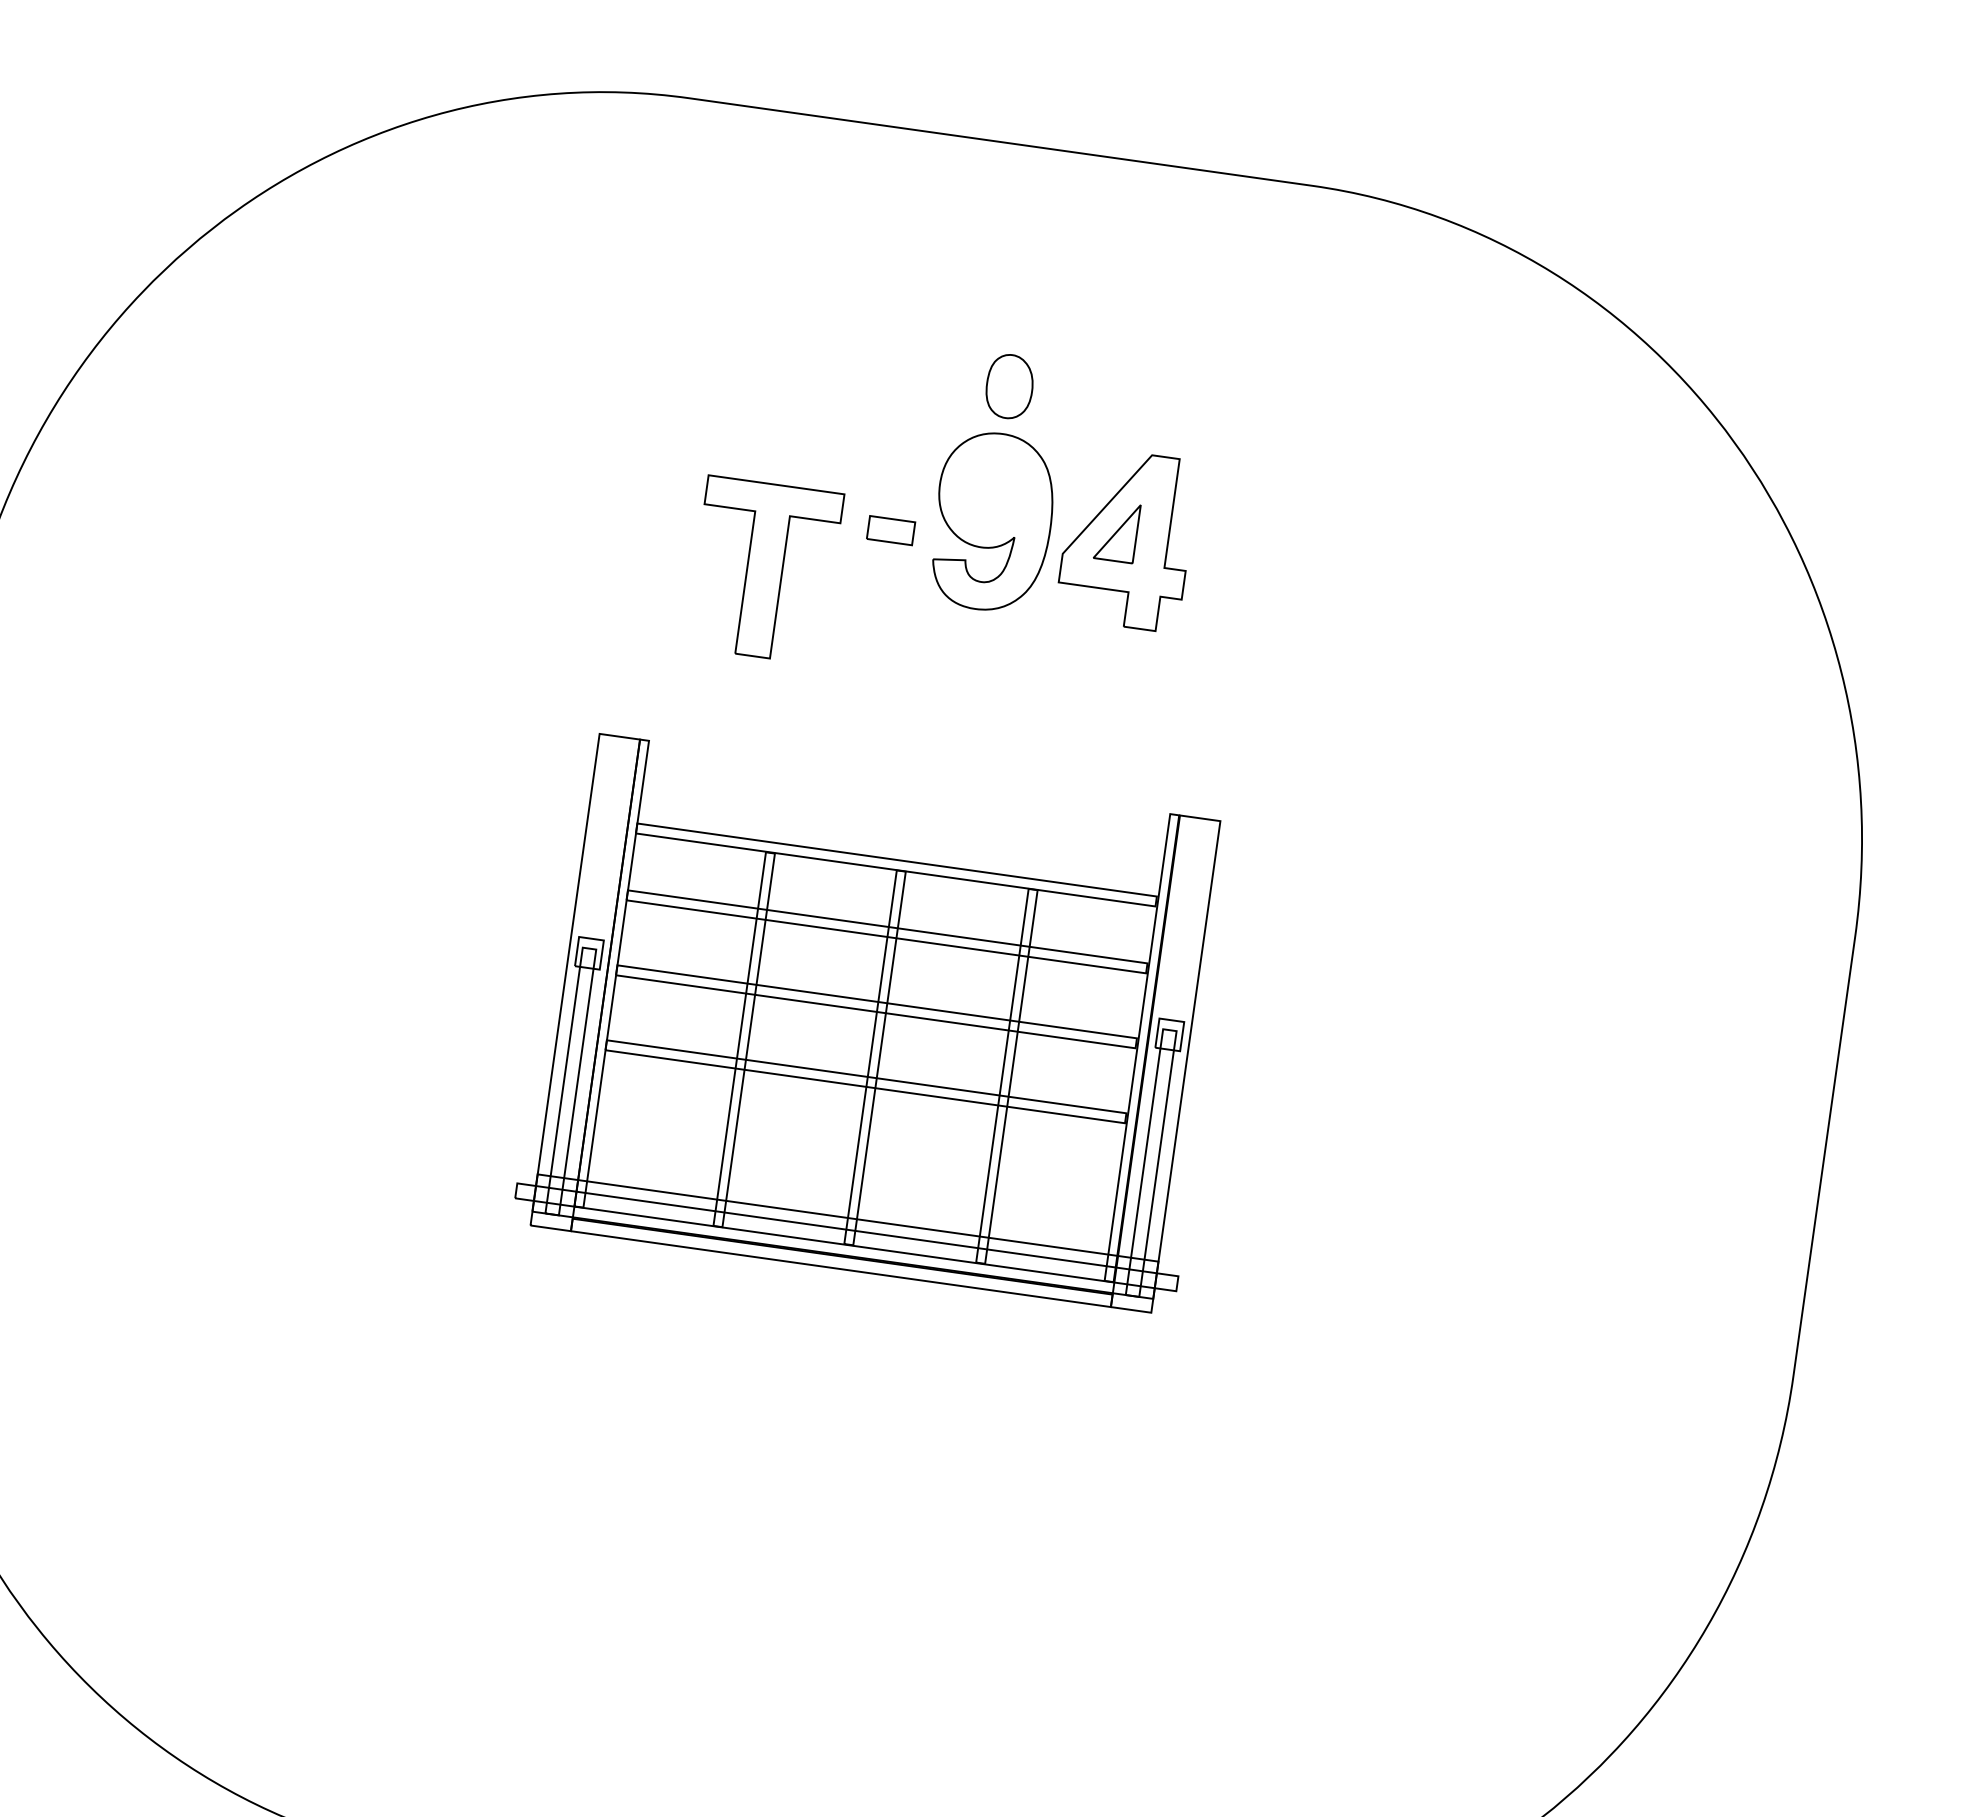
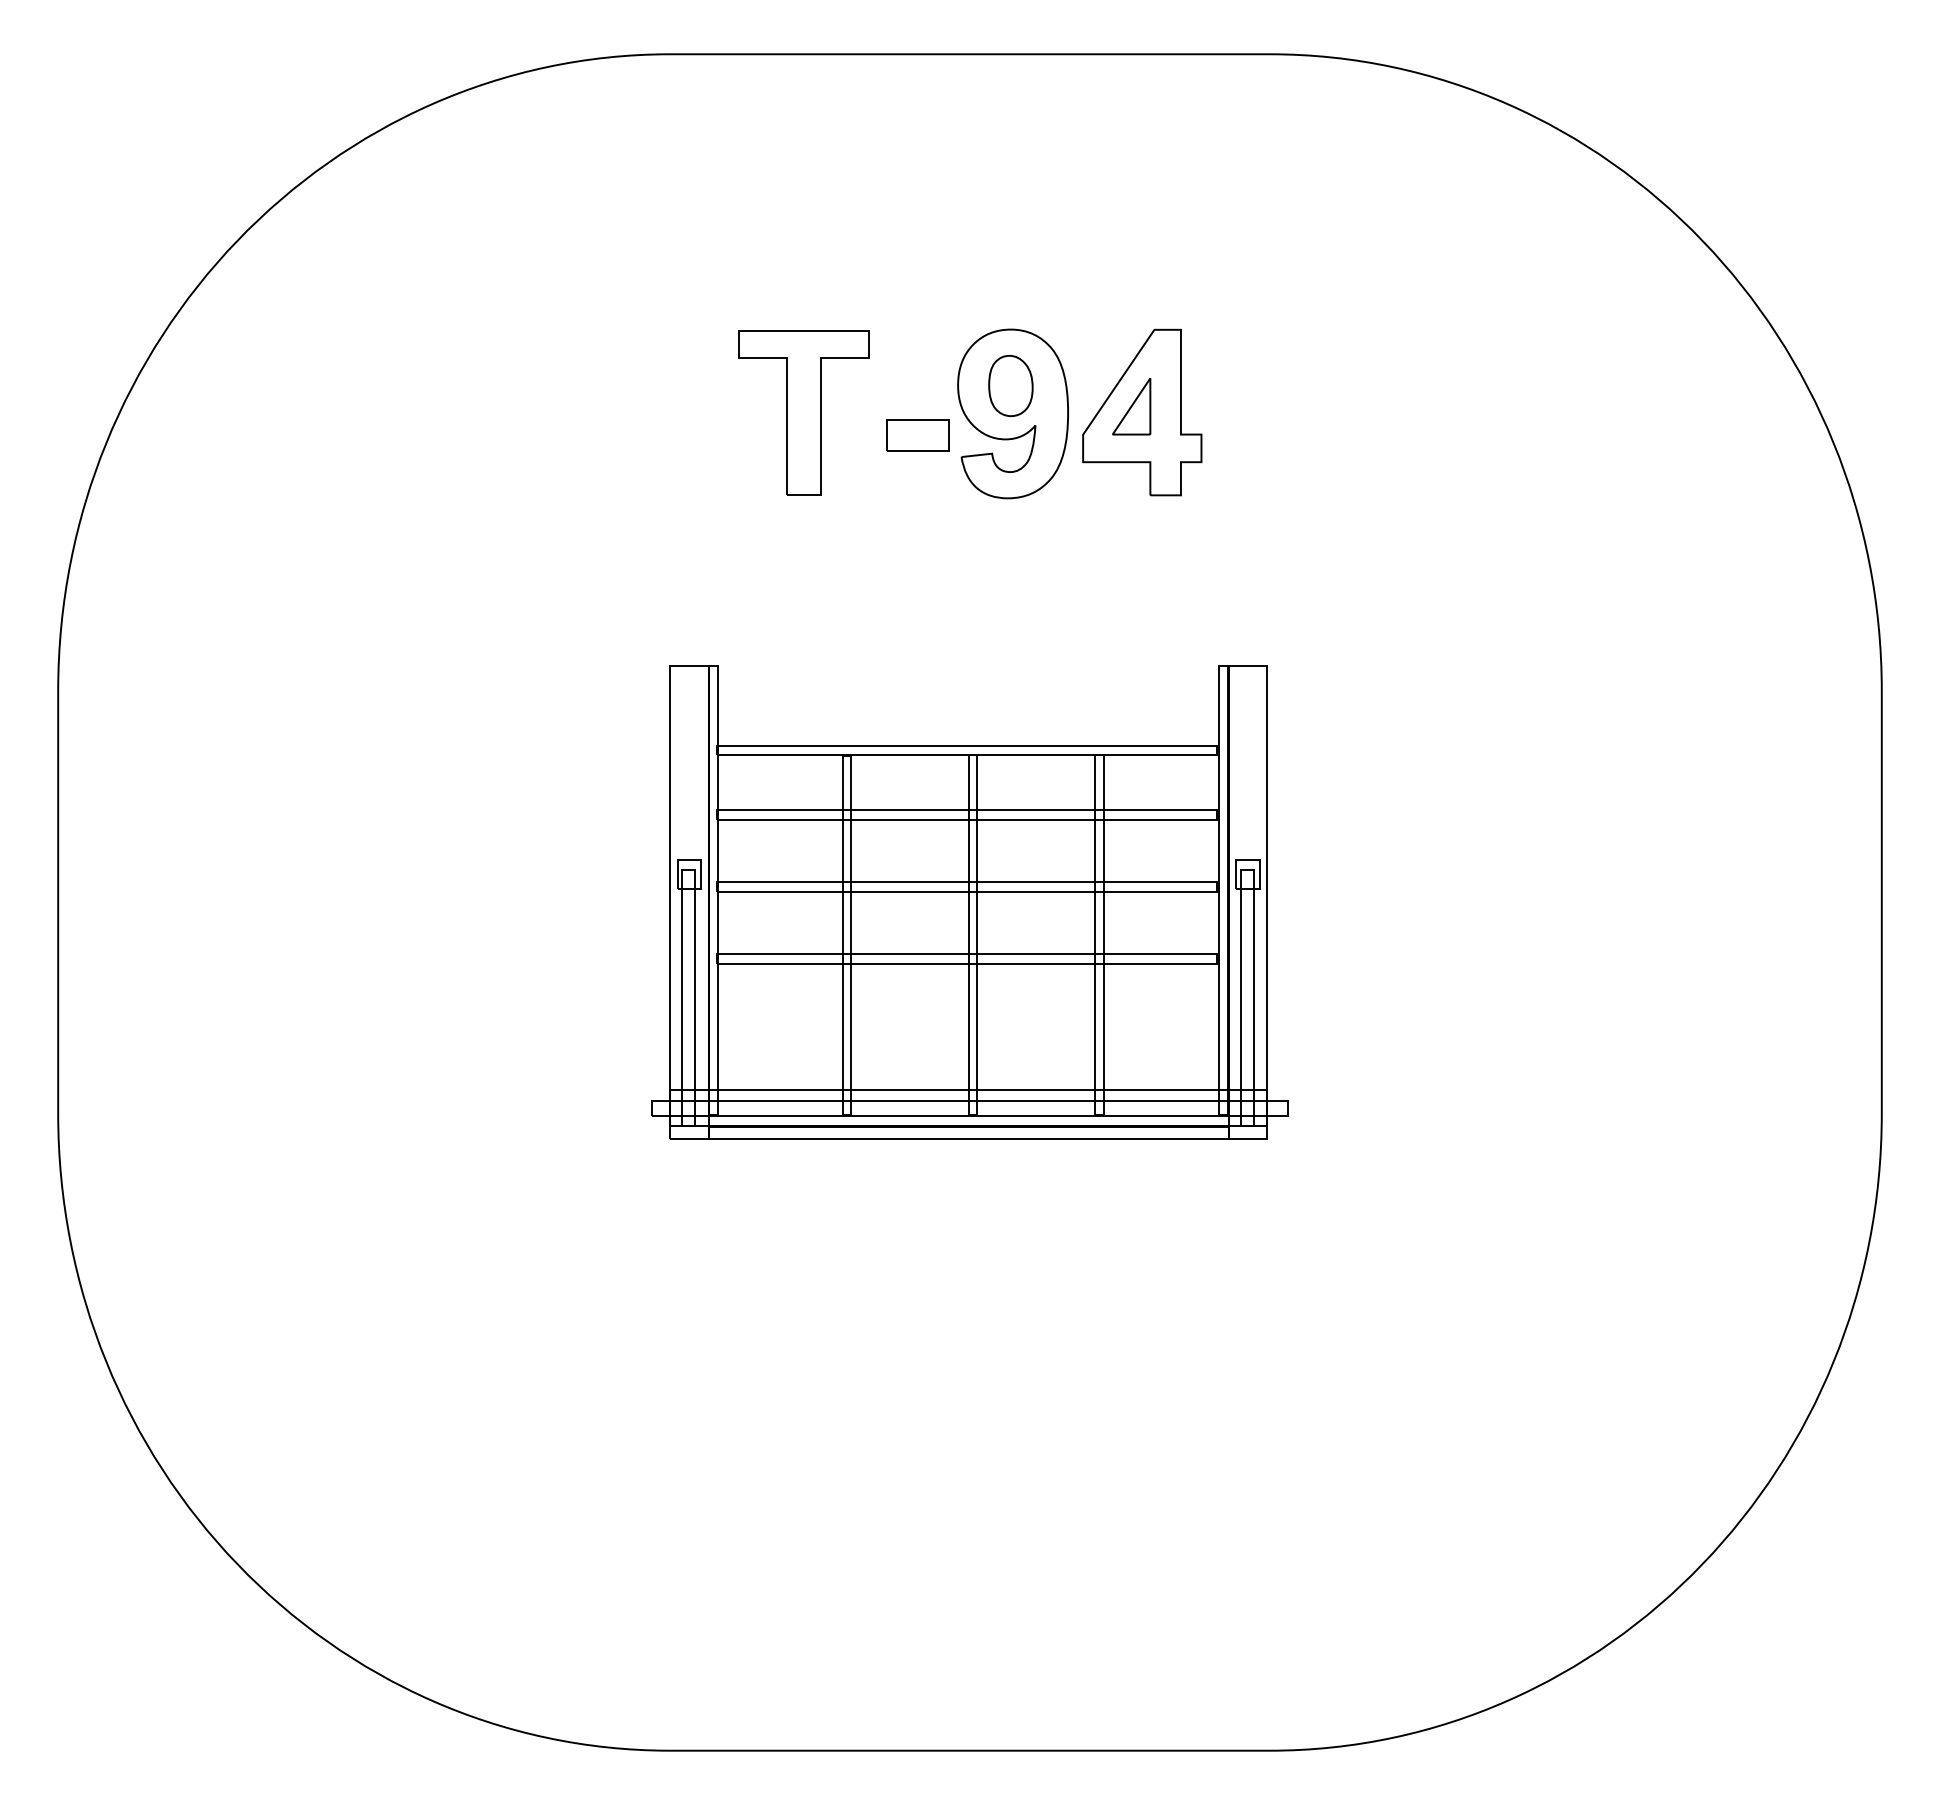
part: (1009, 386) -> (1010, 385), moved
part: (890, 530) -> (917, 435), size x1.43
part: (764, 569) -> (803, 412), moved

